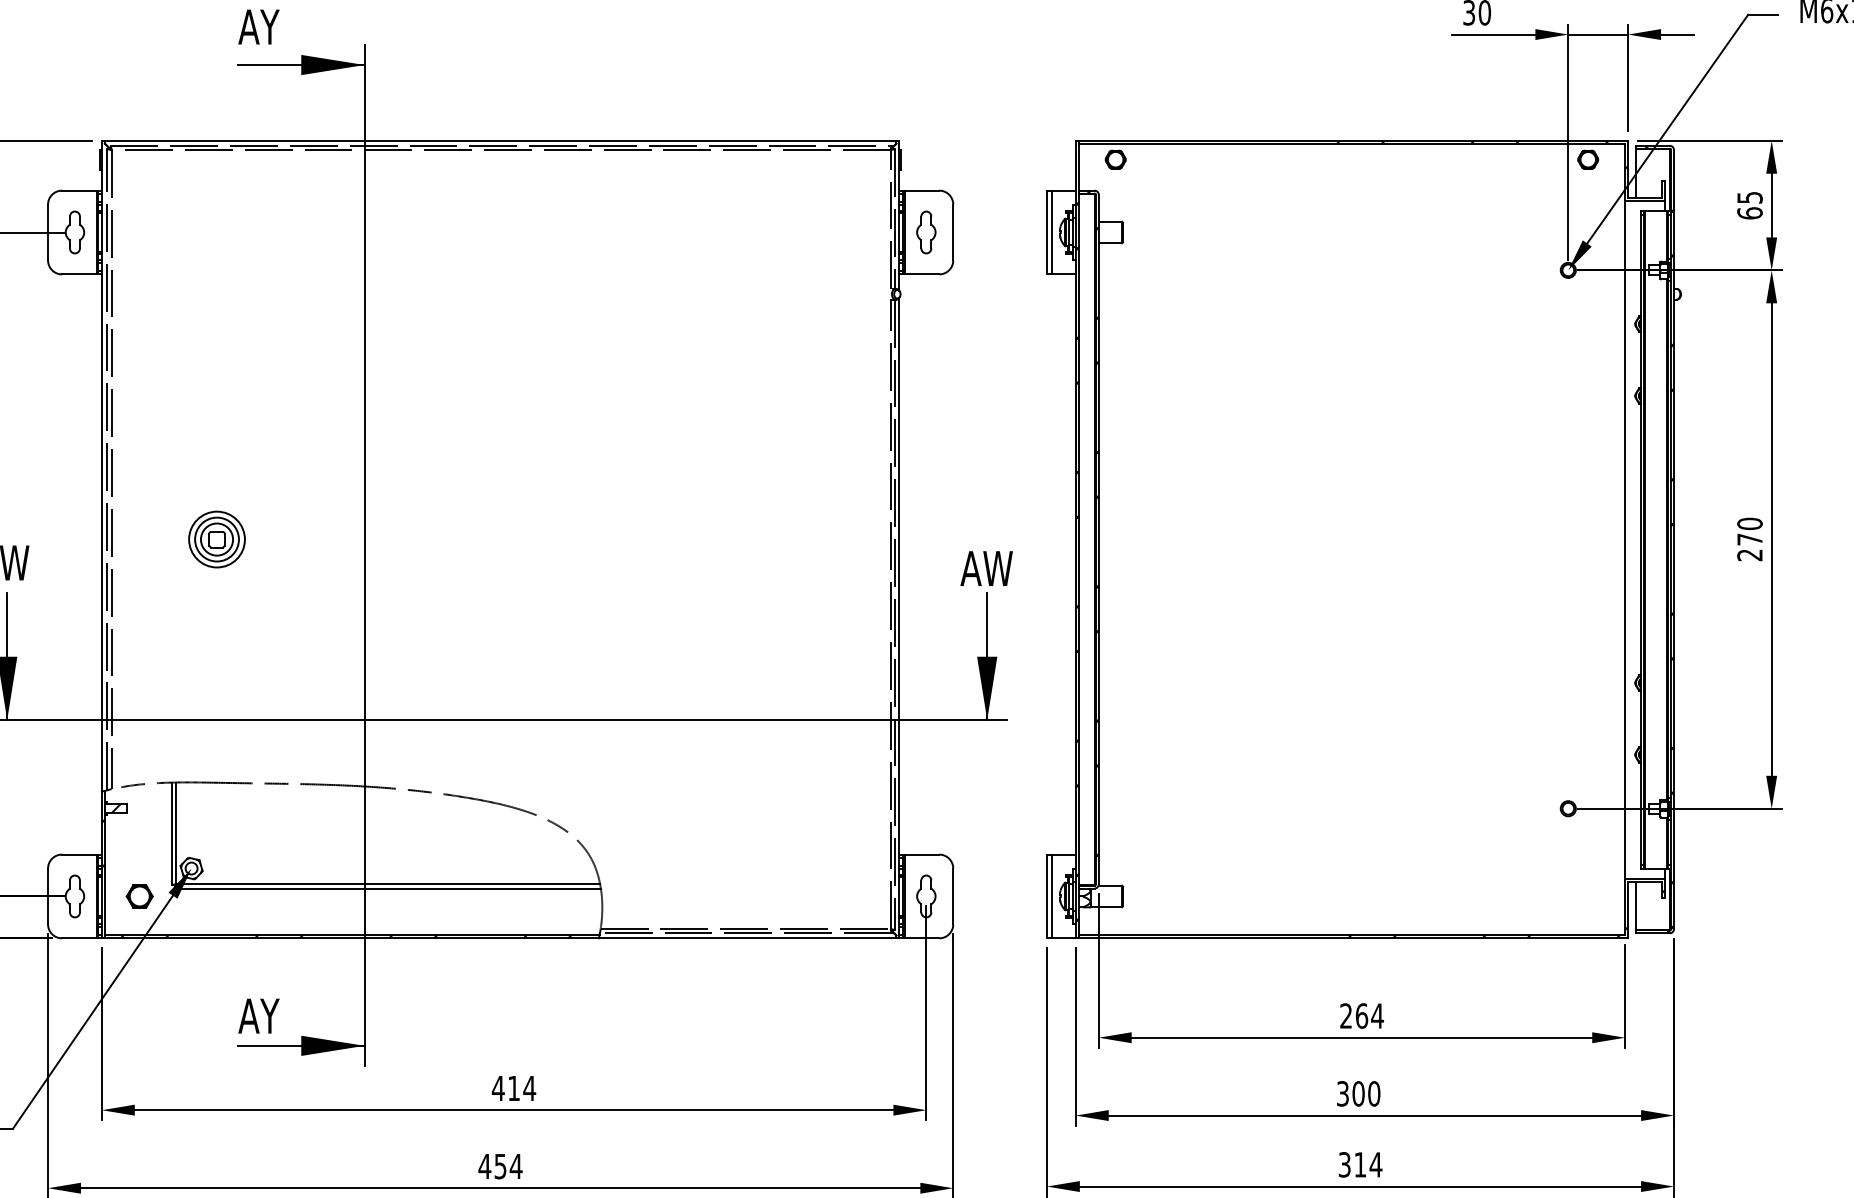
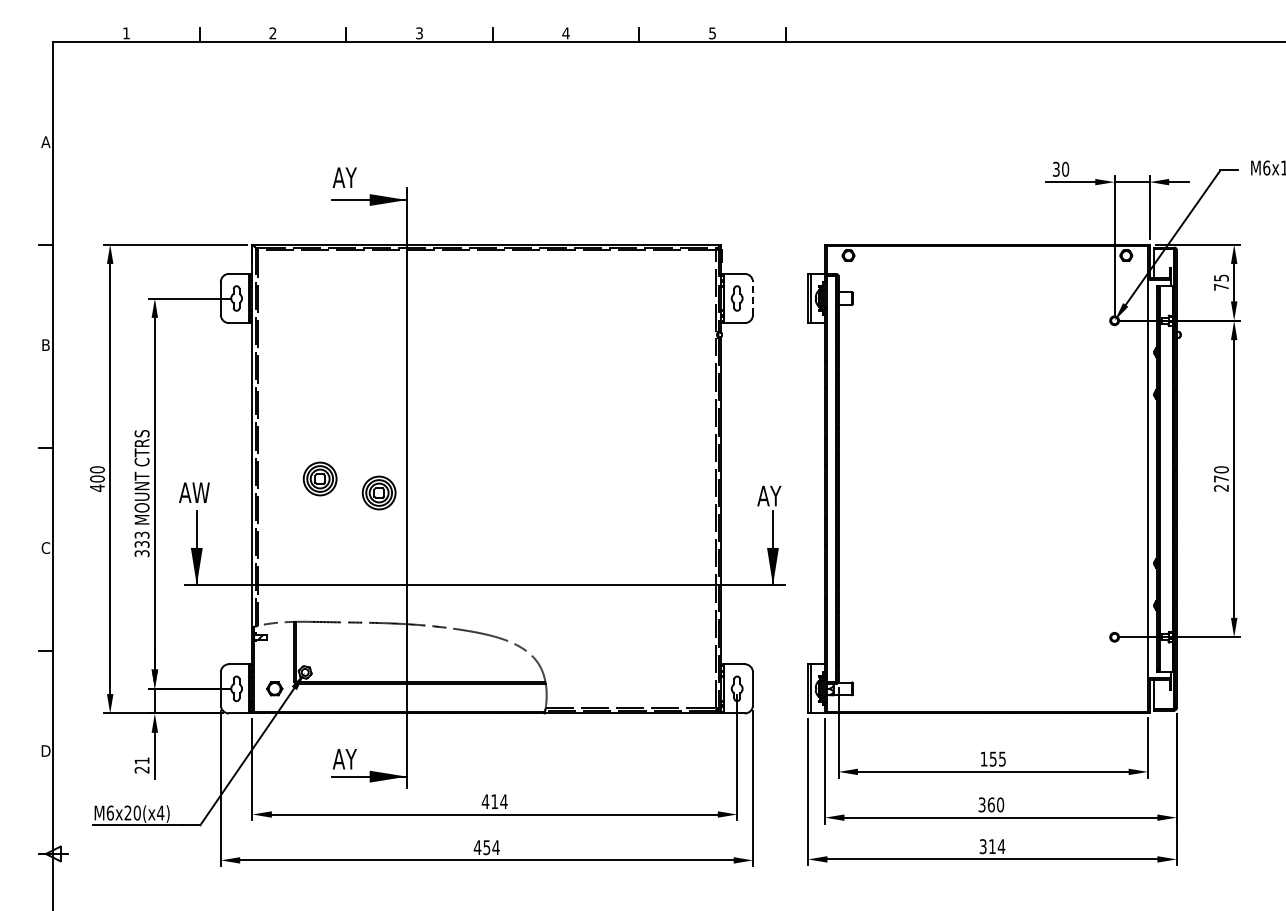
text: (1748, 212) -> (1220, 286), 65 -> 75
line: (954, 232) -> (753, 298), solid -> dashed
part: (316, 562) -> (378, 492), added
text: (996, 567) -> (778, 495), AW -> AY
text: (1362, 1014) -> (993, 758), 264 -> 155
text: (1358, 1093) -> (991, 804), 300 -> 360

